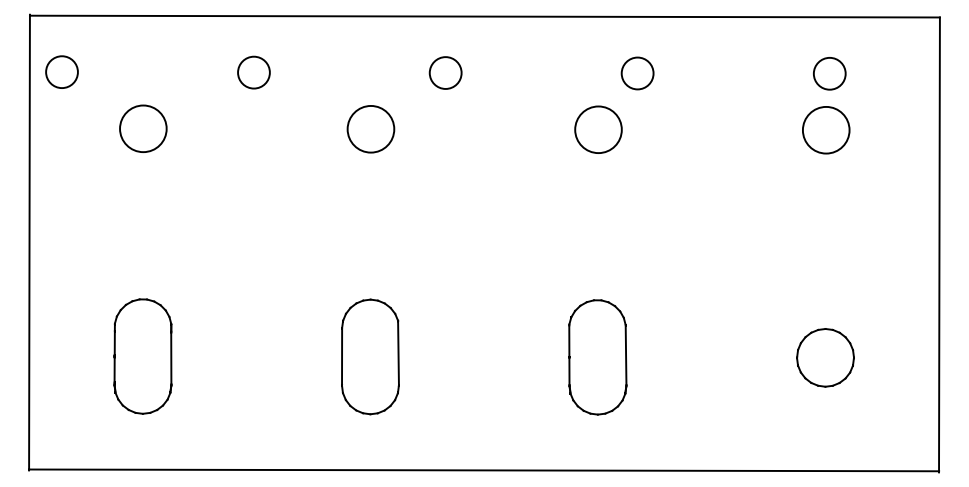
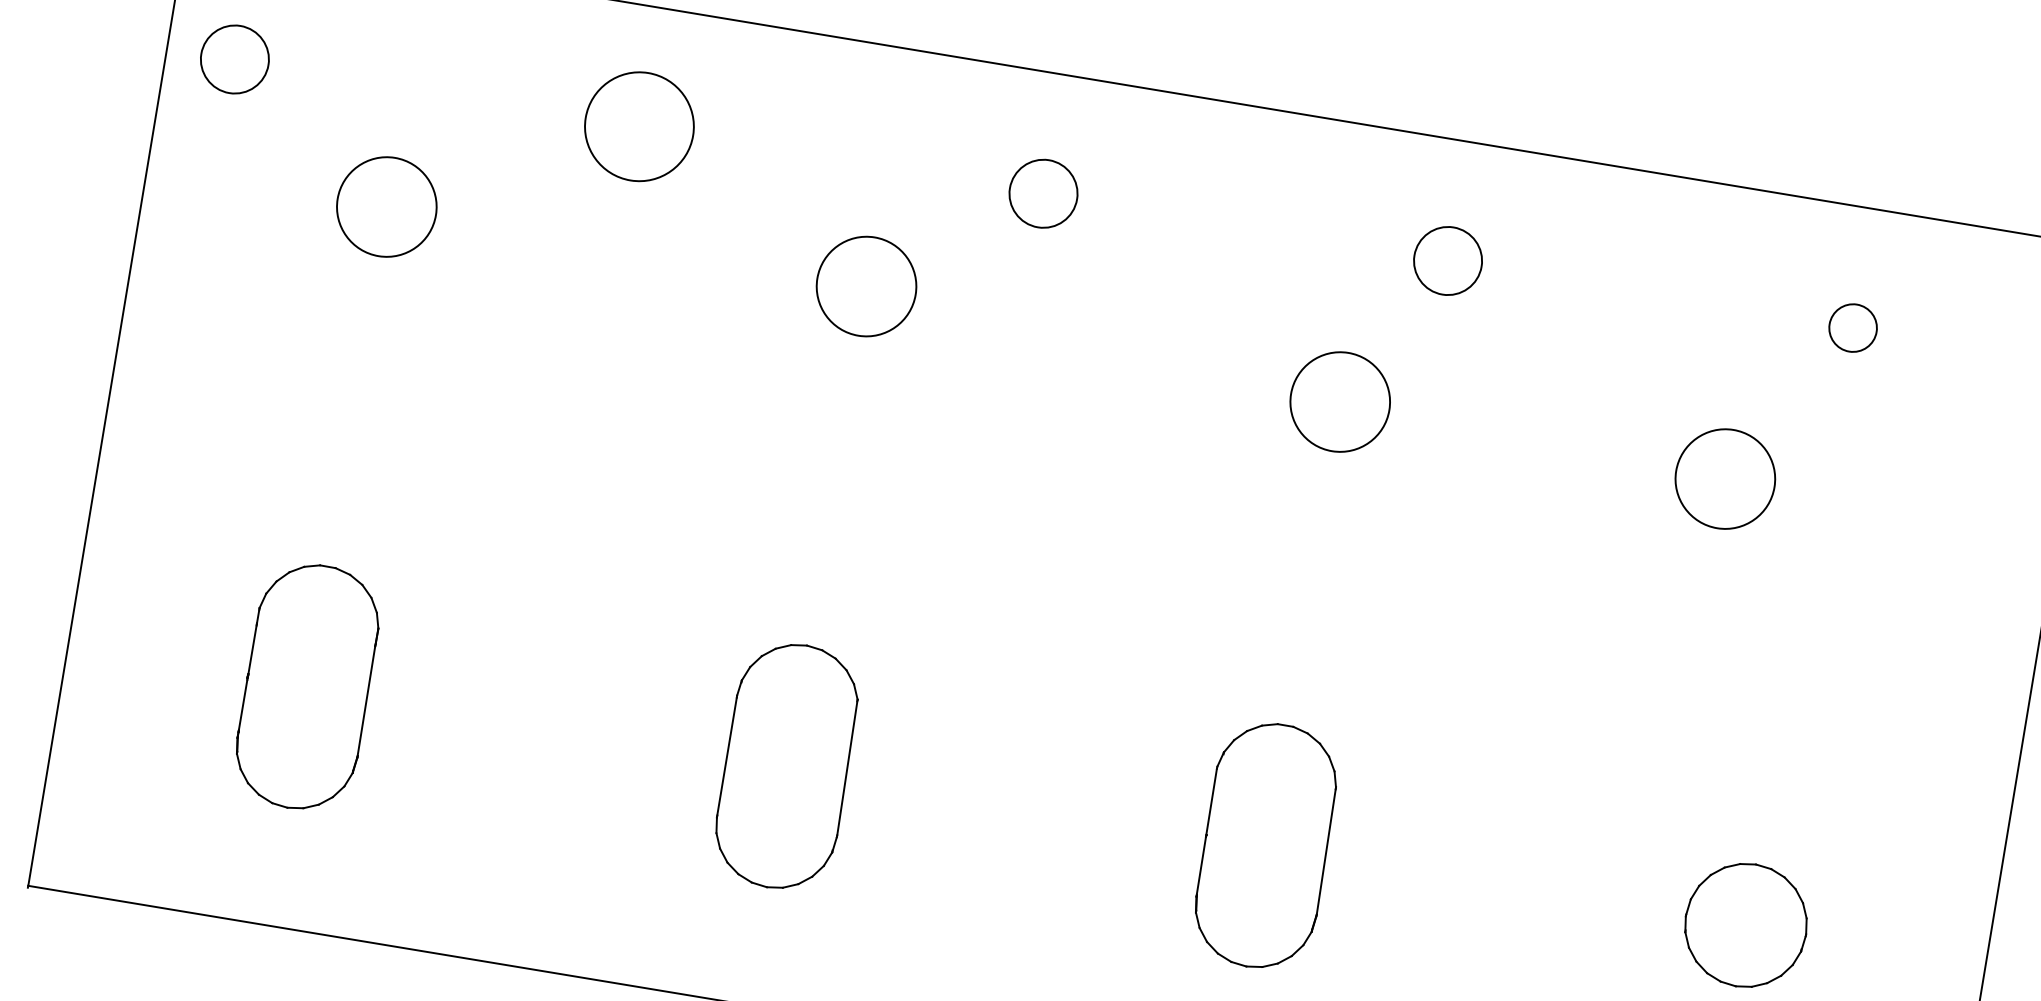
circle: (253, 72) -> (638, 126), size x1.6
circle: (829, 73) -> (1852, 327), size x0.7
circle: (598, 129) -> (1340, 401), moved
circle: (826, 130) -> (1725, 479), moved

